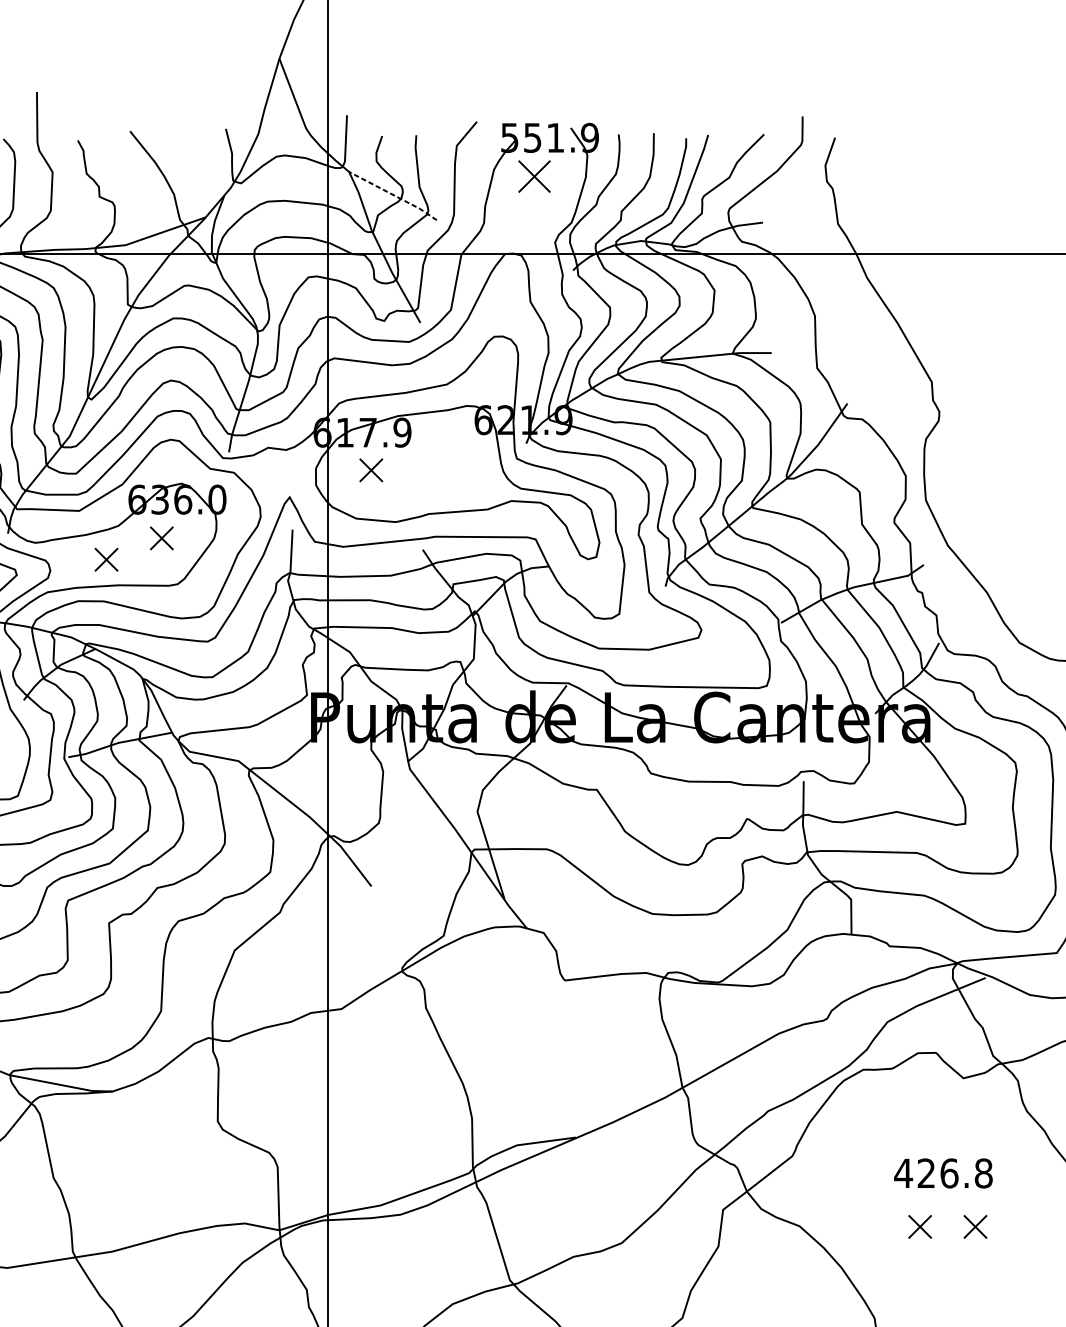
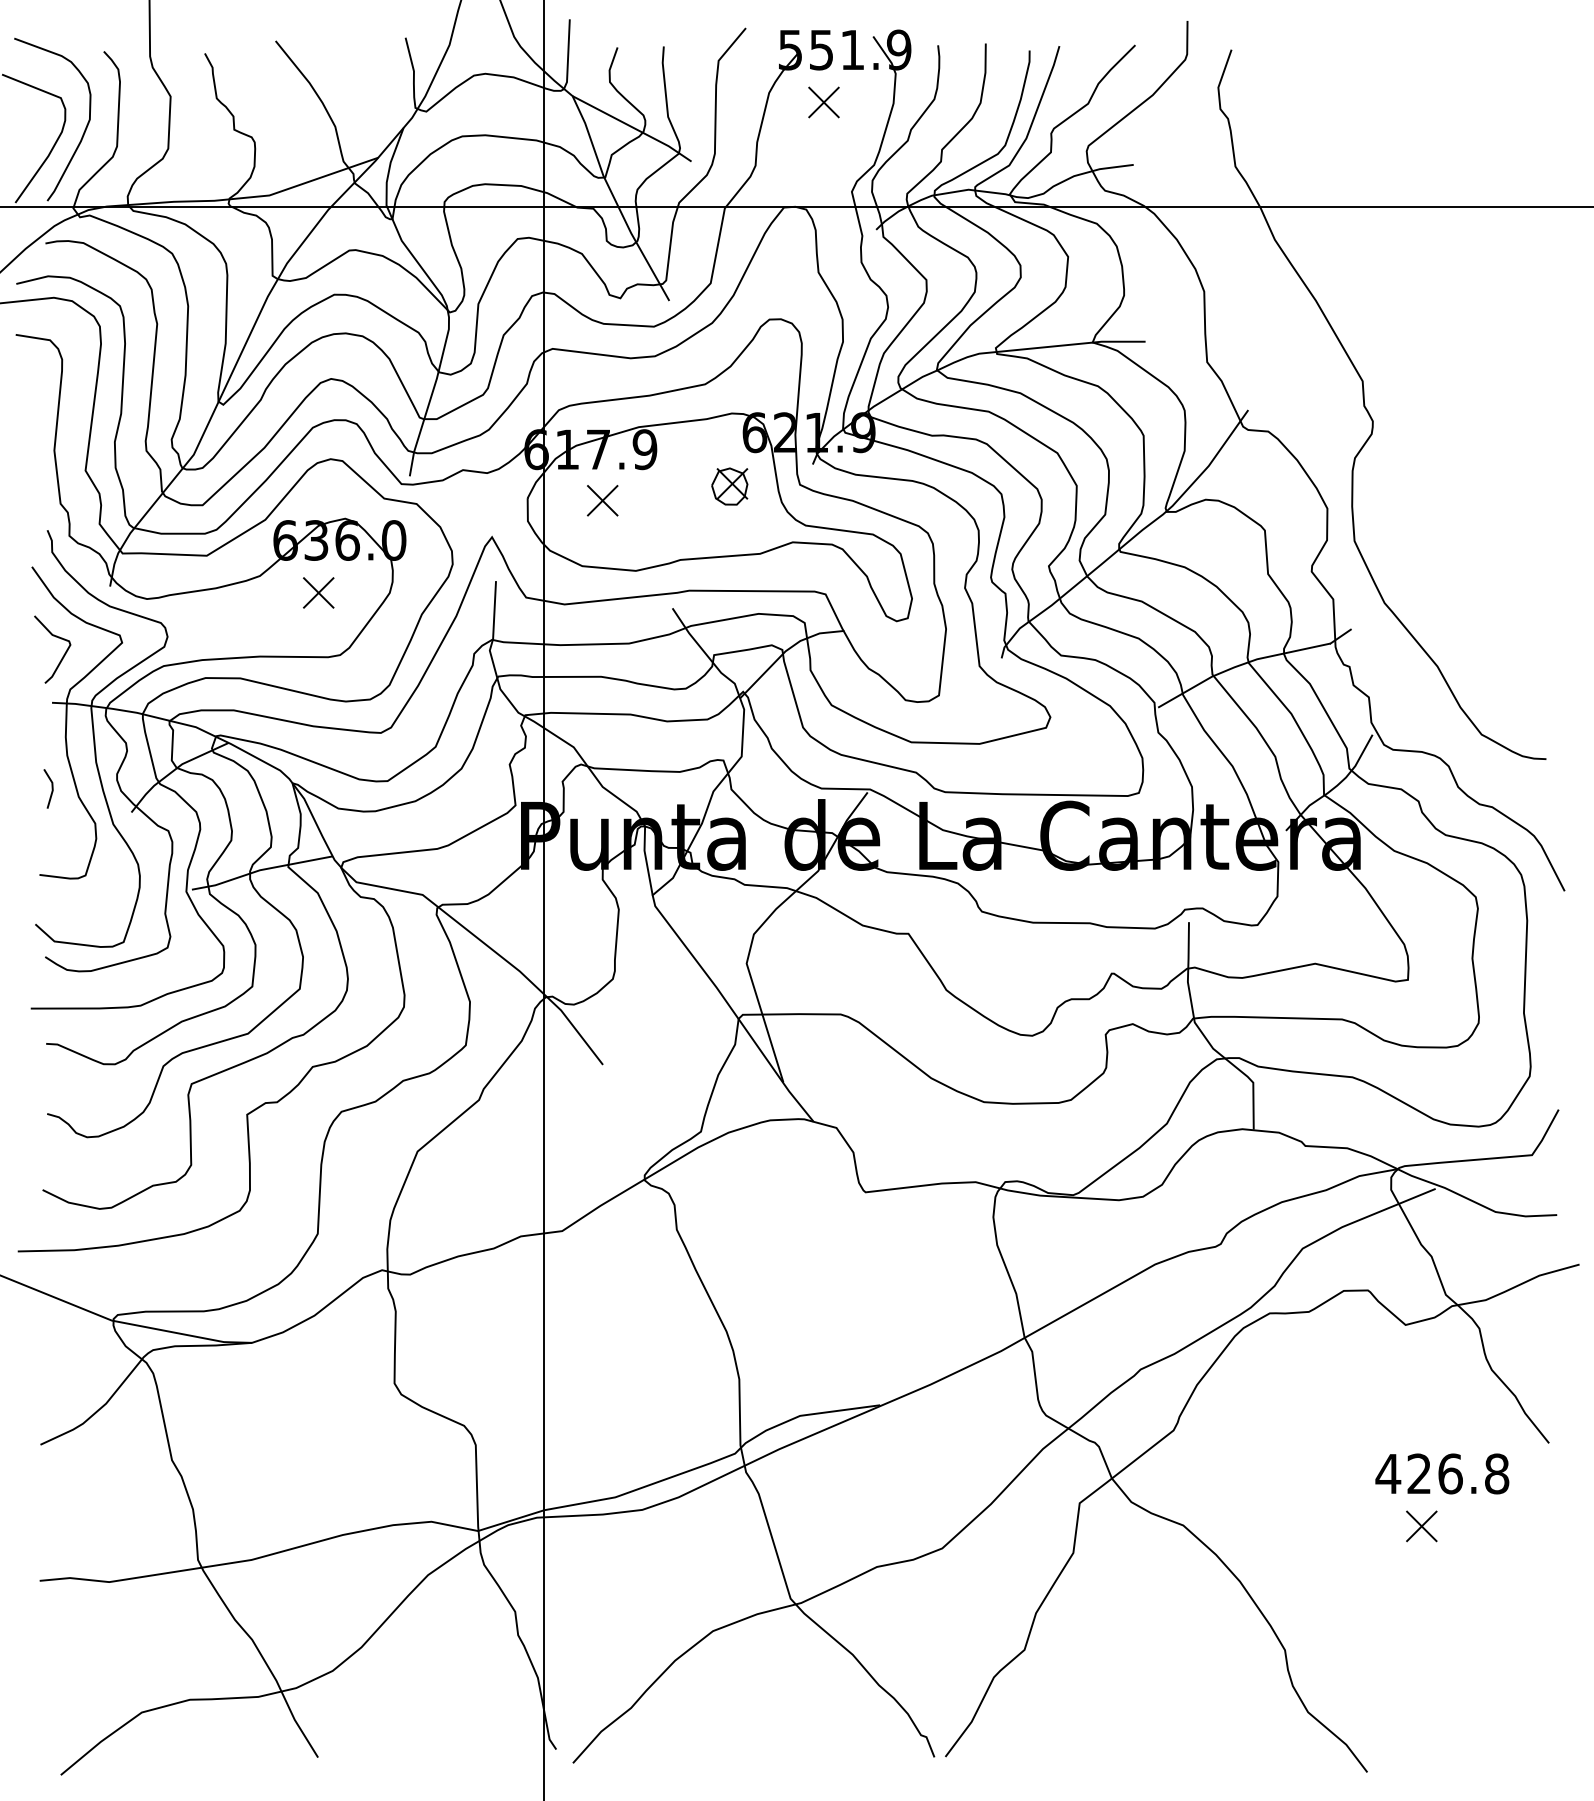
part: (534, 176) -> (823, 102), size x0.71
line: (394, 195) -> (633, 127), dashed -> solid
part: (464, 459) -> (729, 486), added
part: (106, 559) -> (243, 621), removed
text: (943, 1173) -> (1442, 1473), moved
part: (919, 1226) -> (1346, 1526), removed

